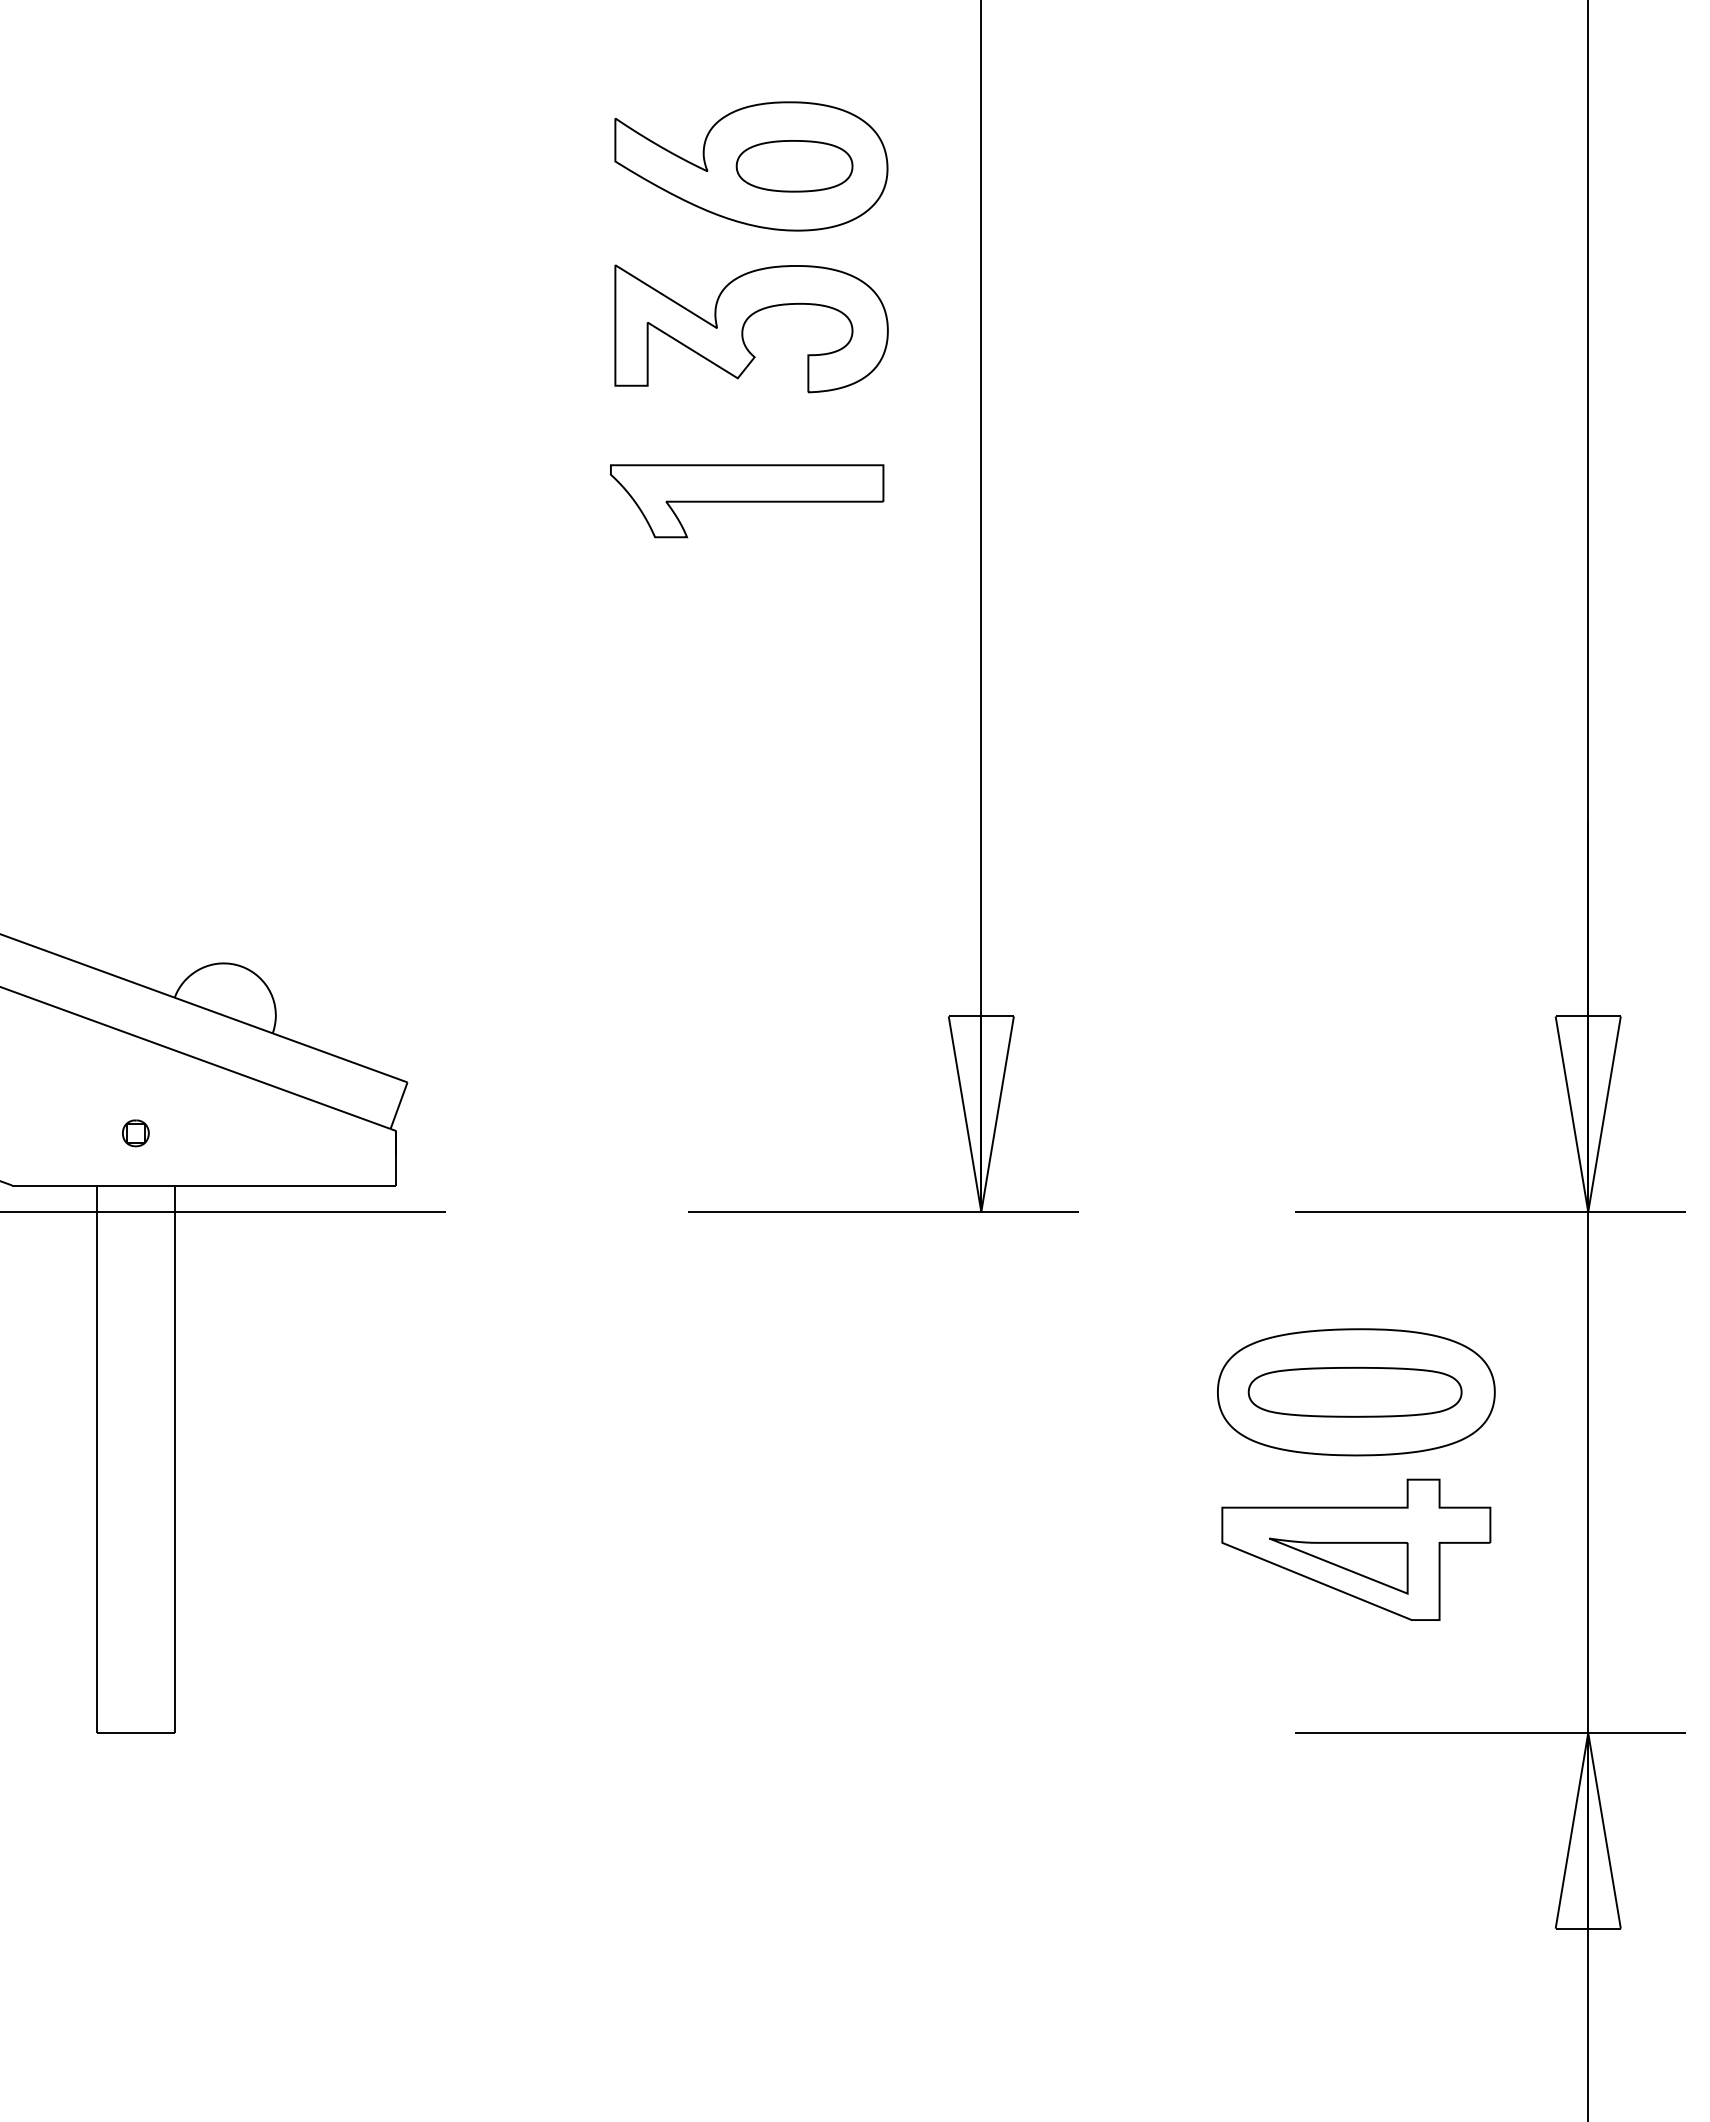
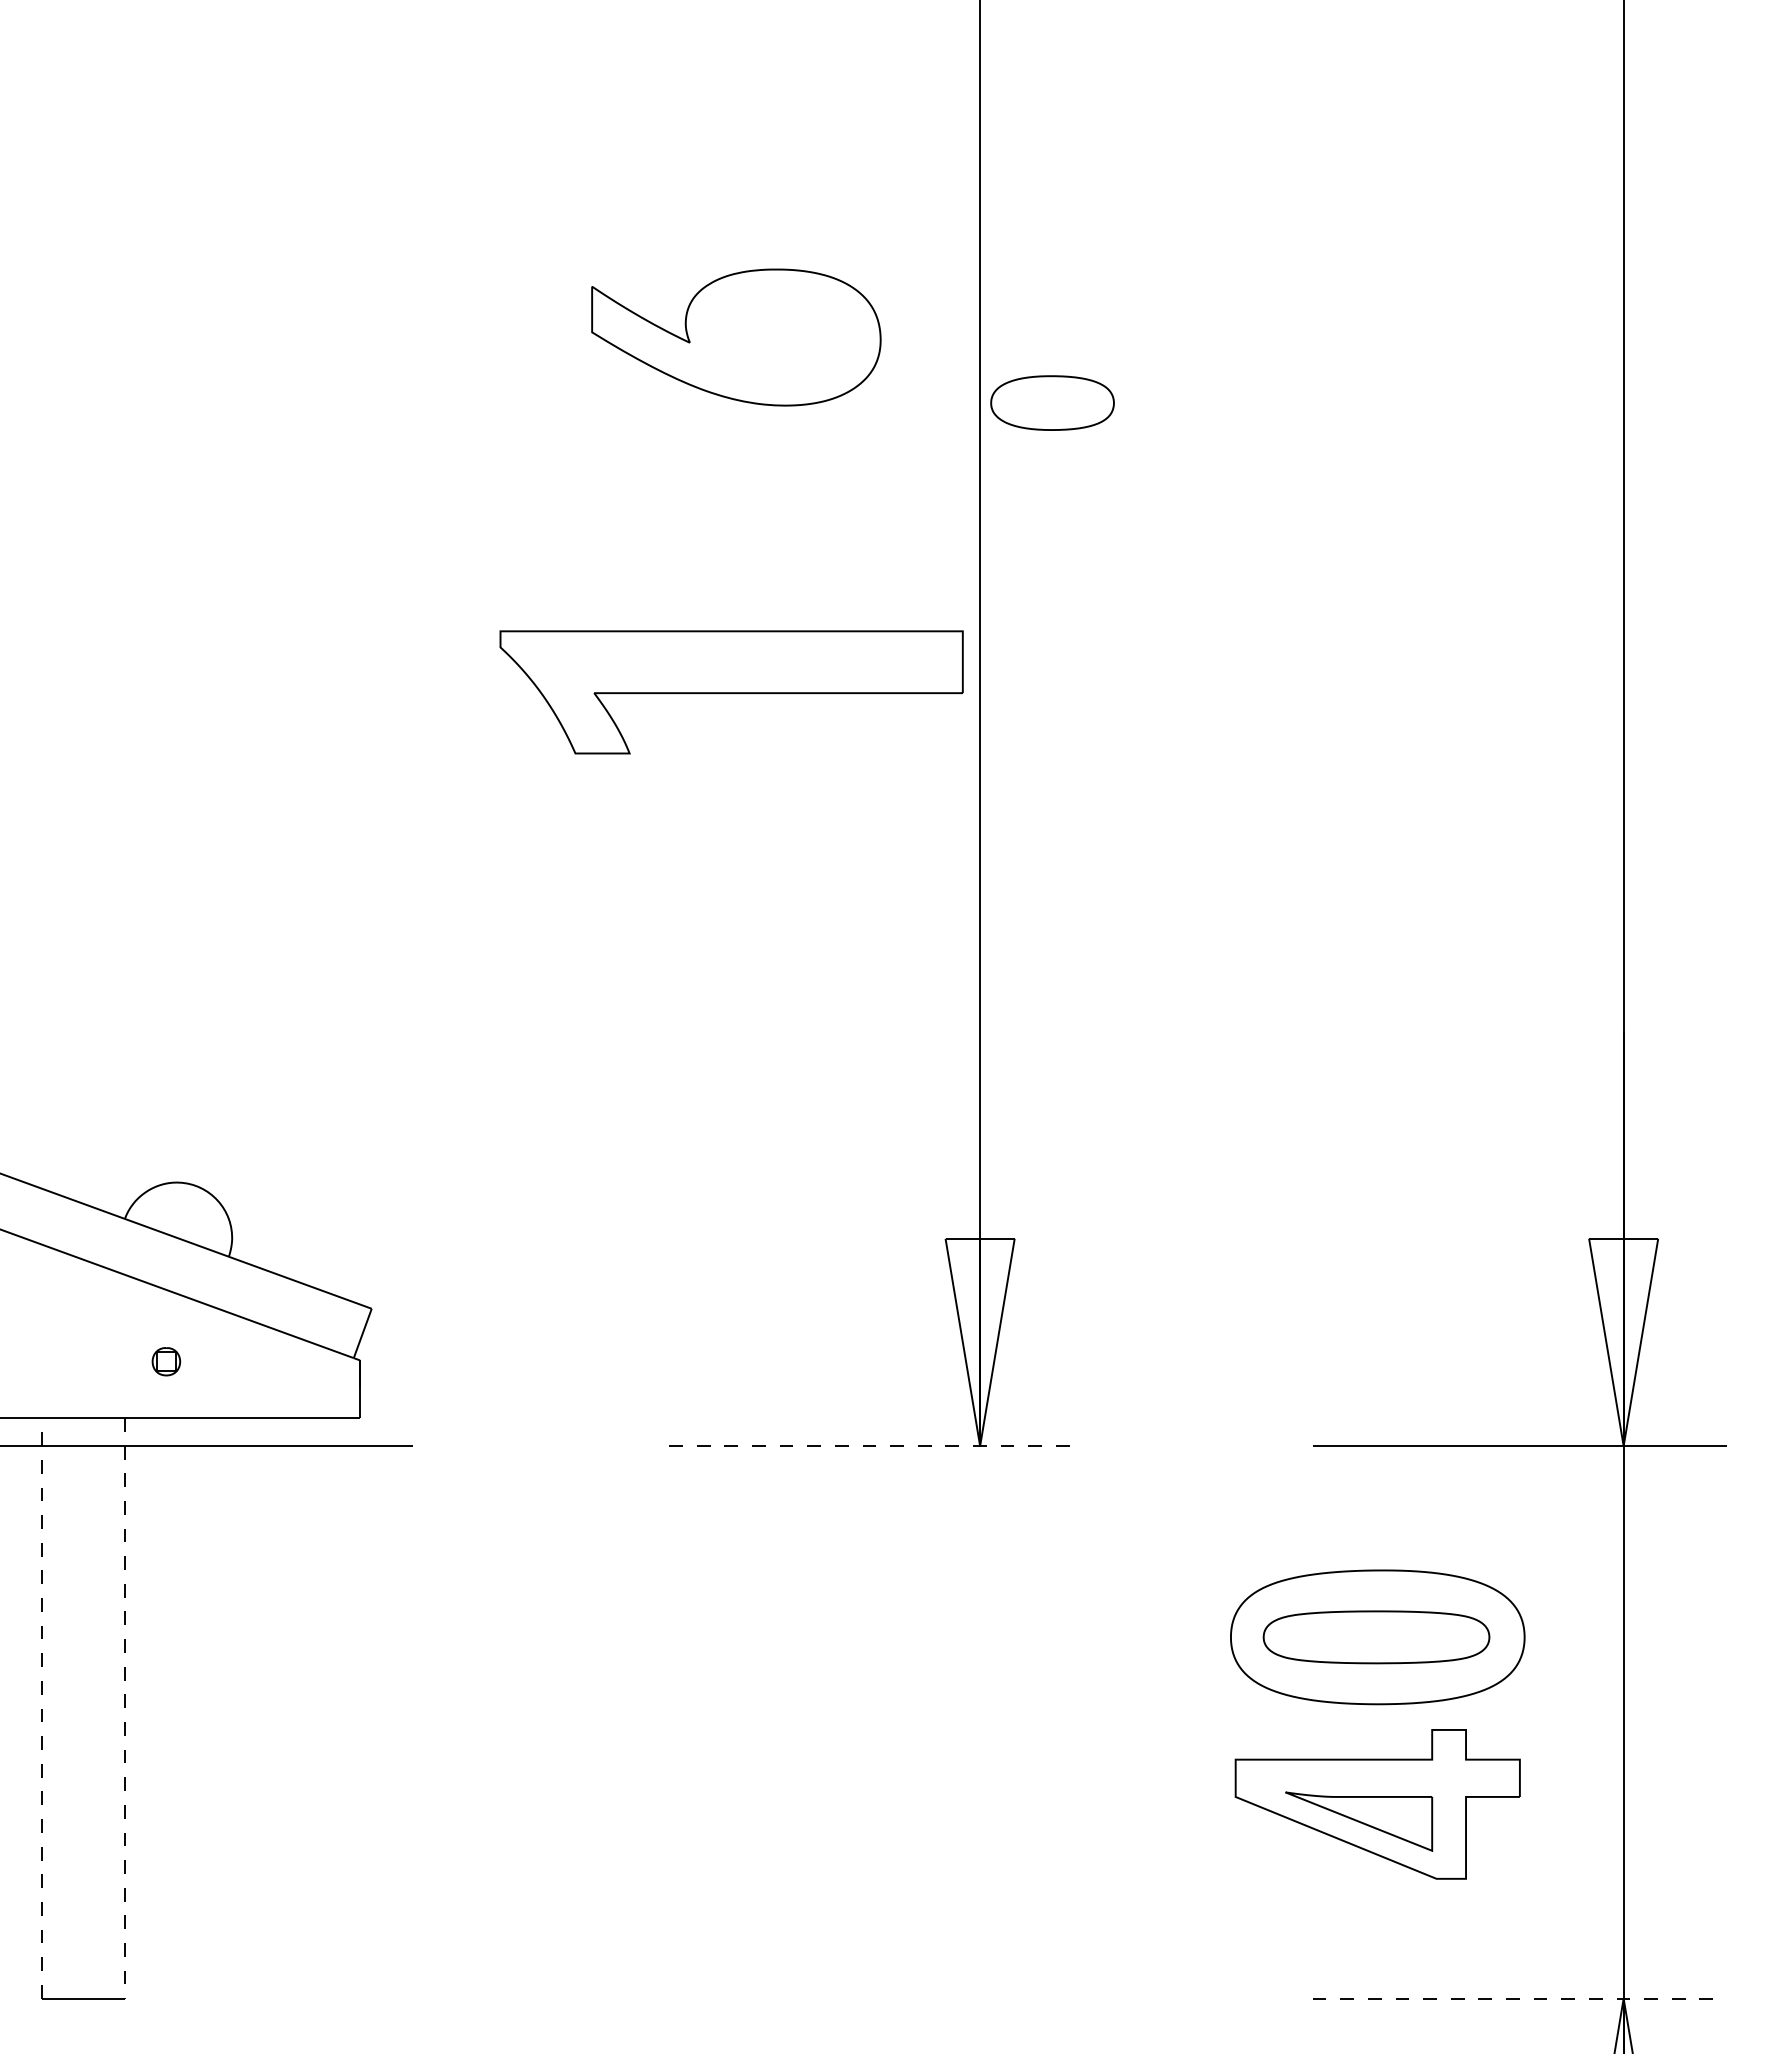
part: (794, 166) -> (1052, 403), moved
part: (744, 327) -> (729, 508), removed
part: (747, 501) -> (732, 692), size x1.6
part: (135, 1133) -> (166, 1361), moved
line: (883, 1211) -> (876, 1445), solid -> dashed
line: (96, 1459) -> (41, 1708), solid -> dashed
line: (174, 1459) -> (124, 1708), solid -> dashed
line: (1490, 1733) -> (1520, 1999), solid -> dashed

